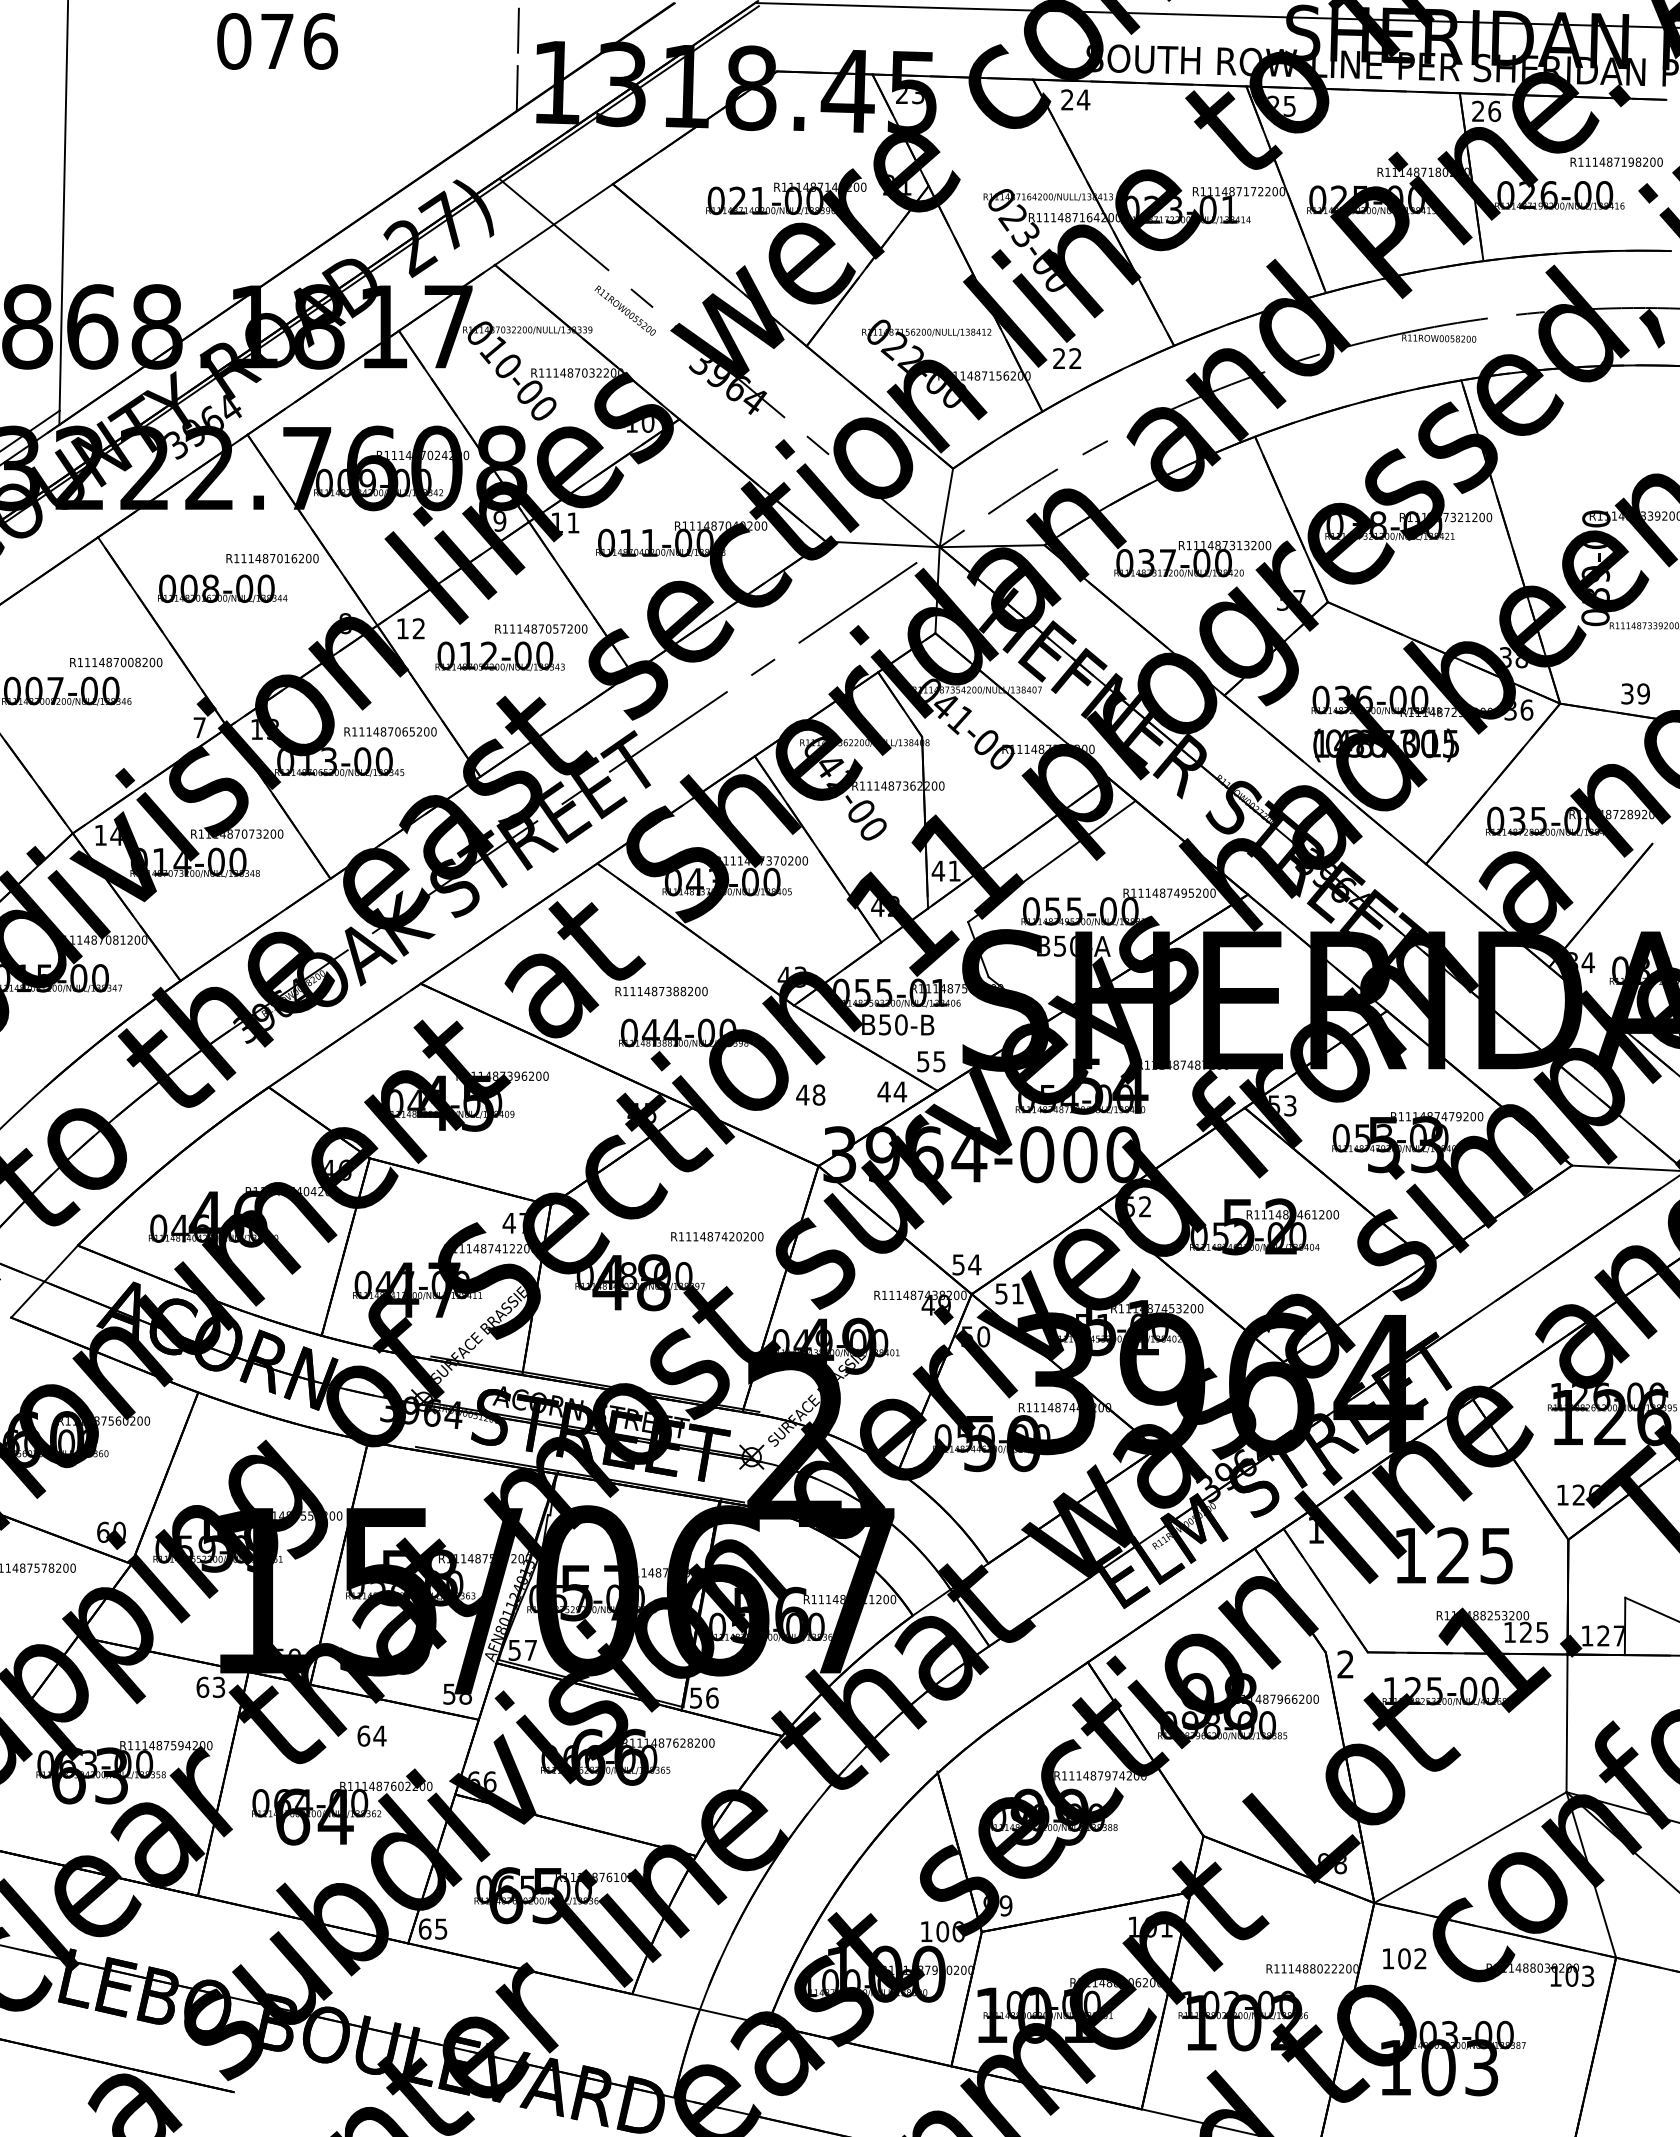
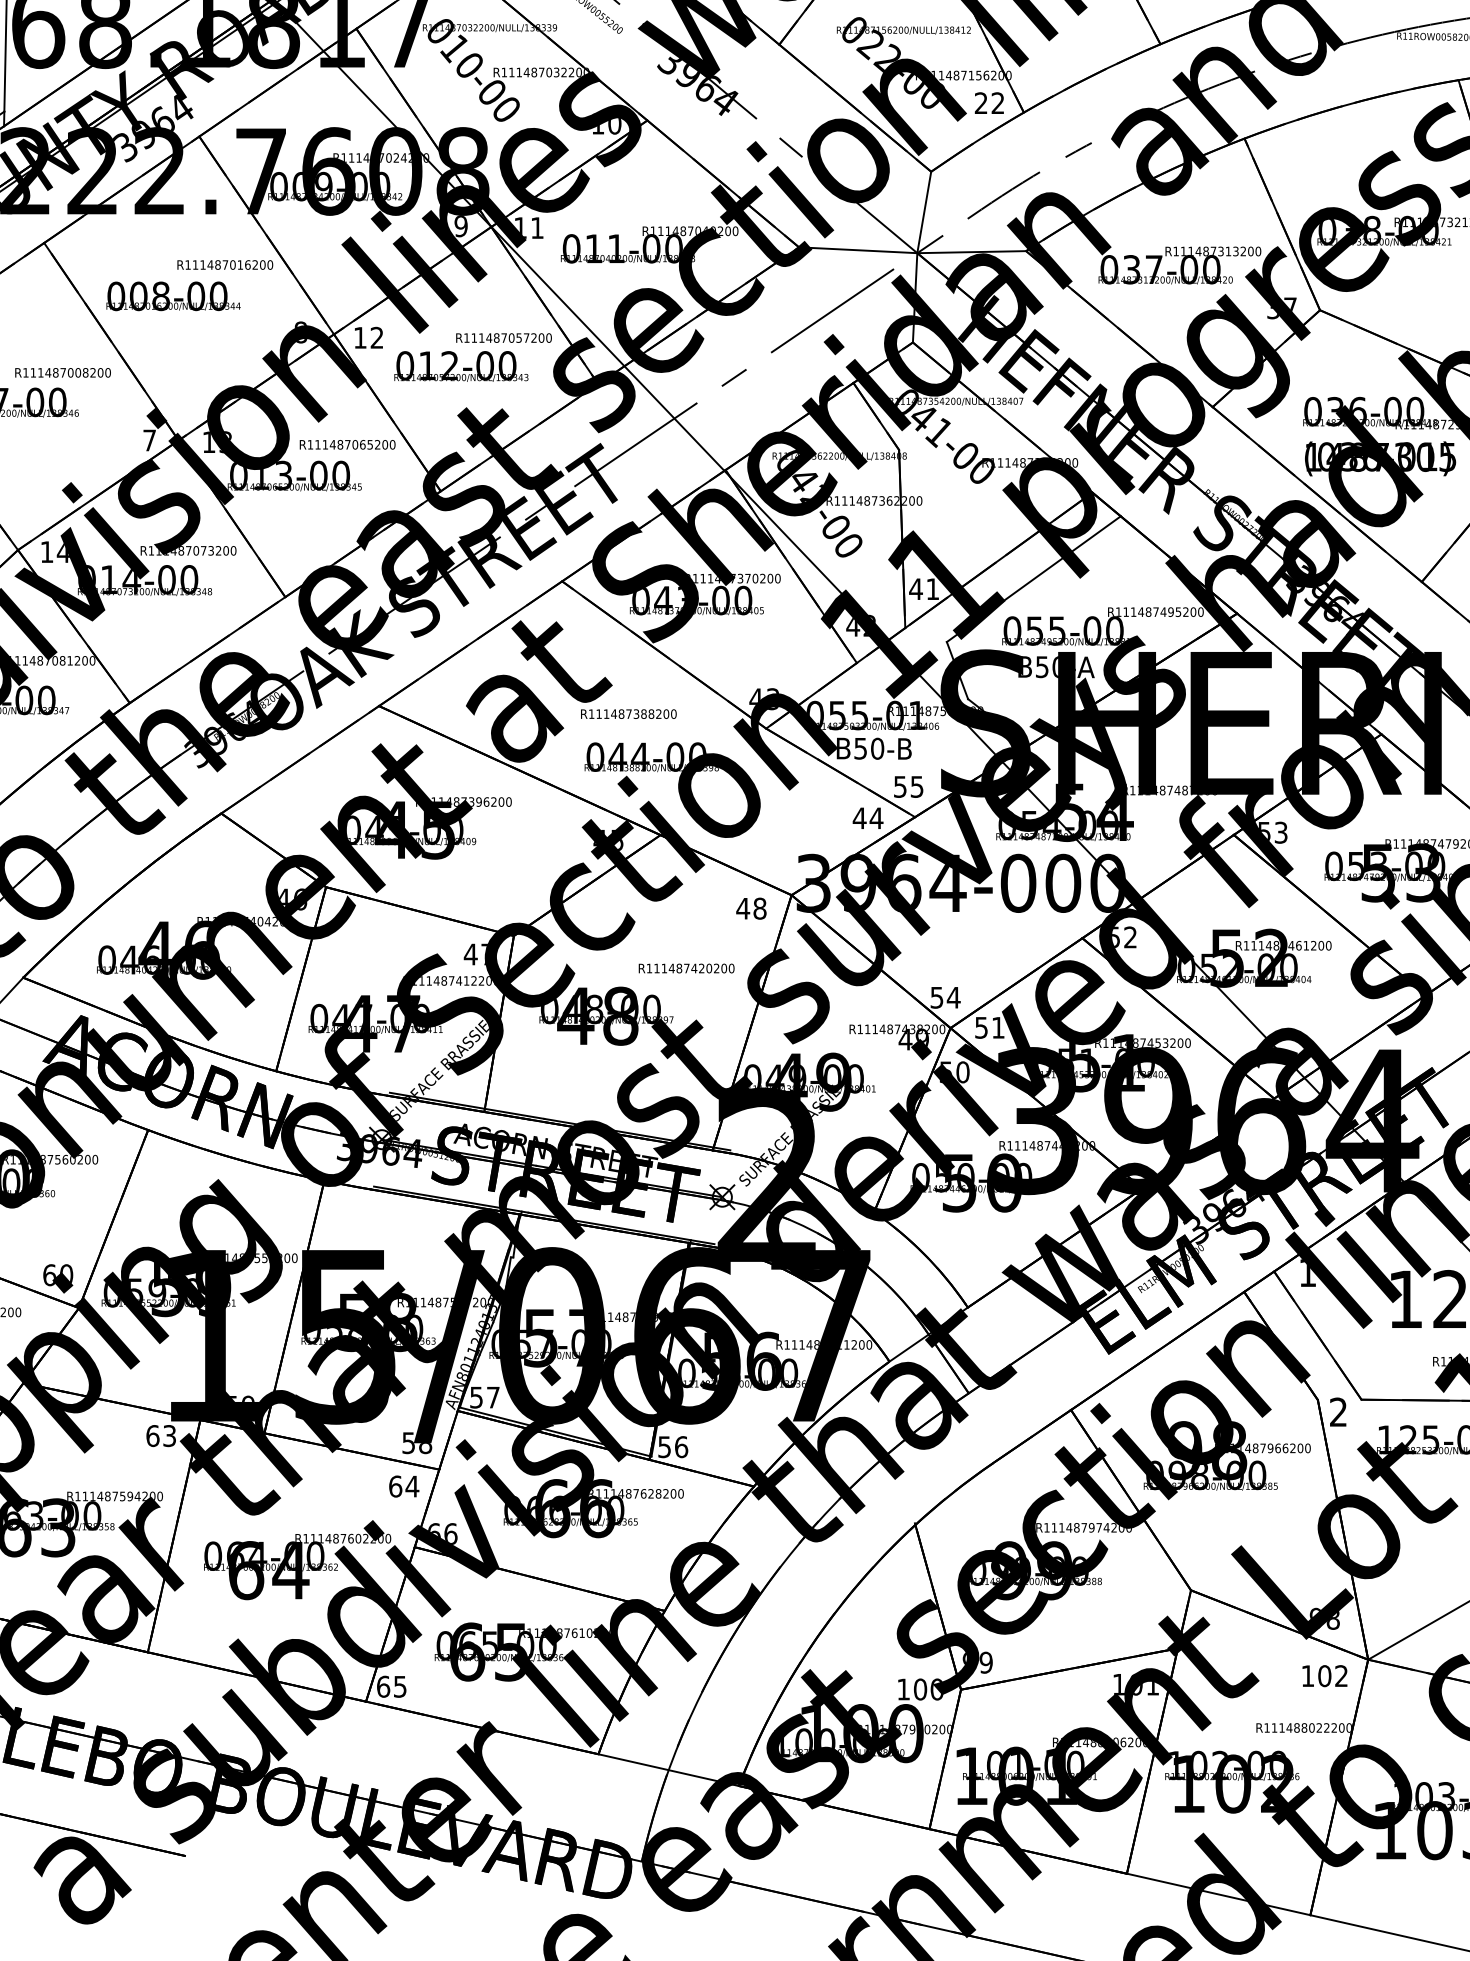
text: (1067, 358) -> (989, 103), moved
text: (810, 1094) -> (751, 908), moved
text: (371, 1735) -> (403, 1485), moved
text: (1404, 1958) -> (1324, 1675), moved

